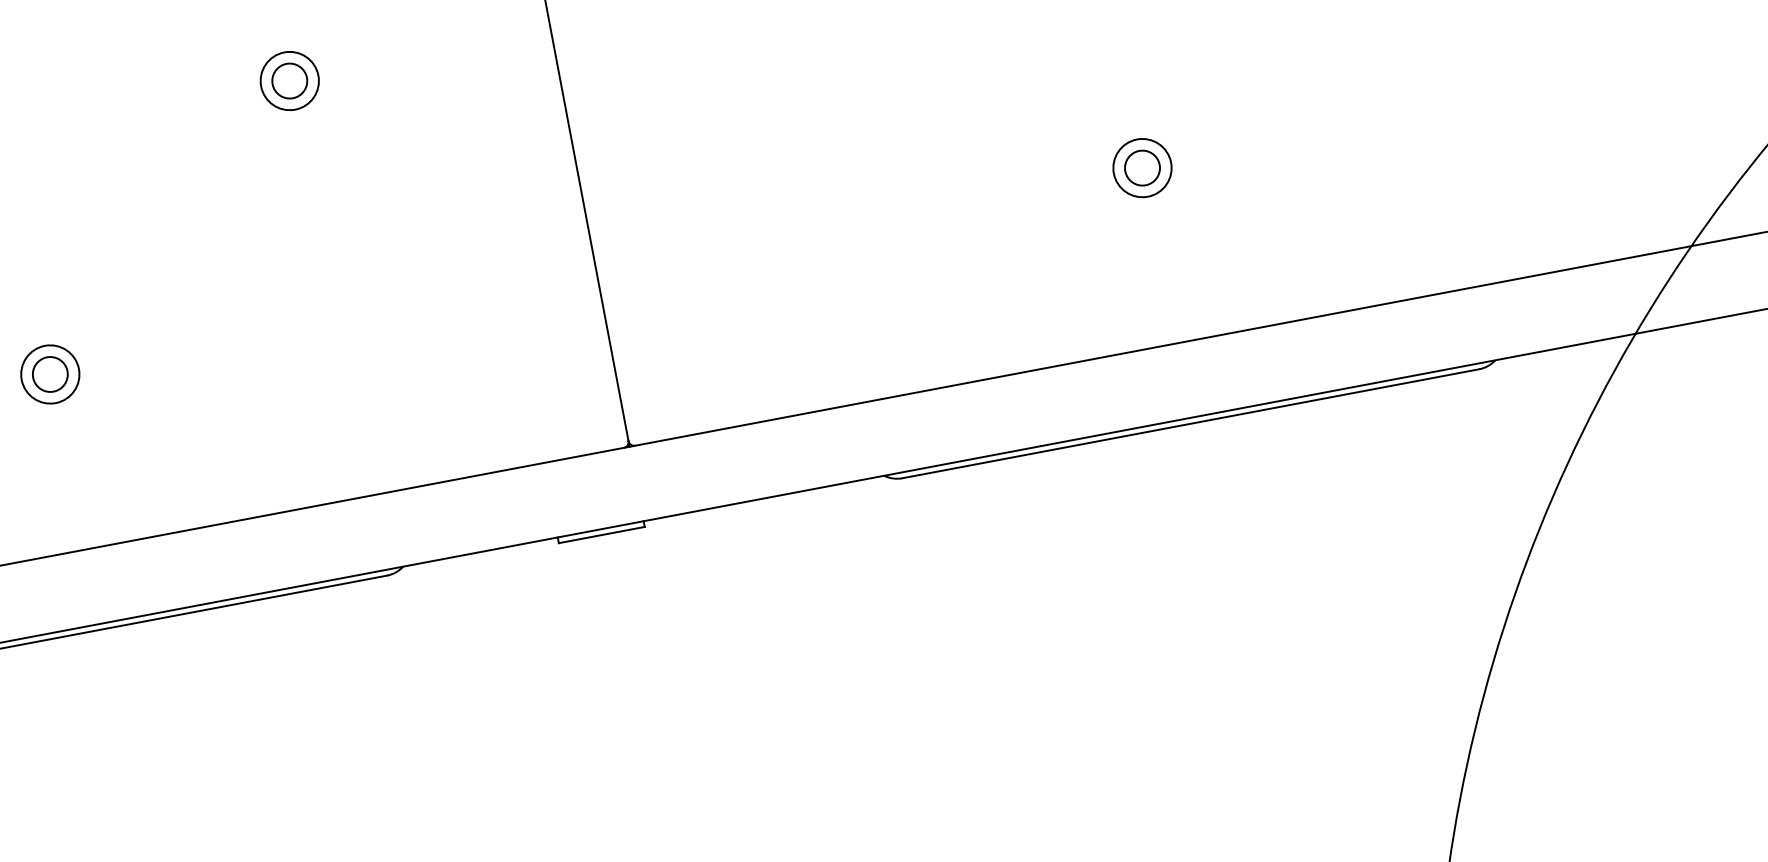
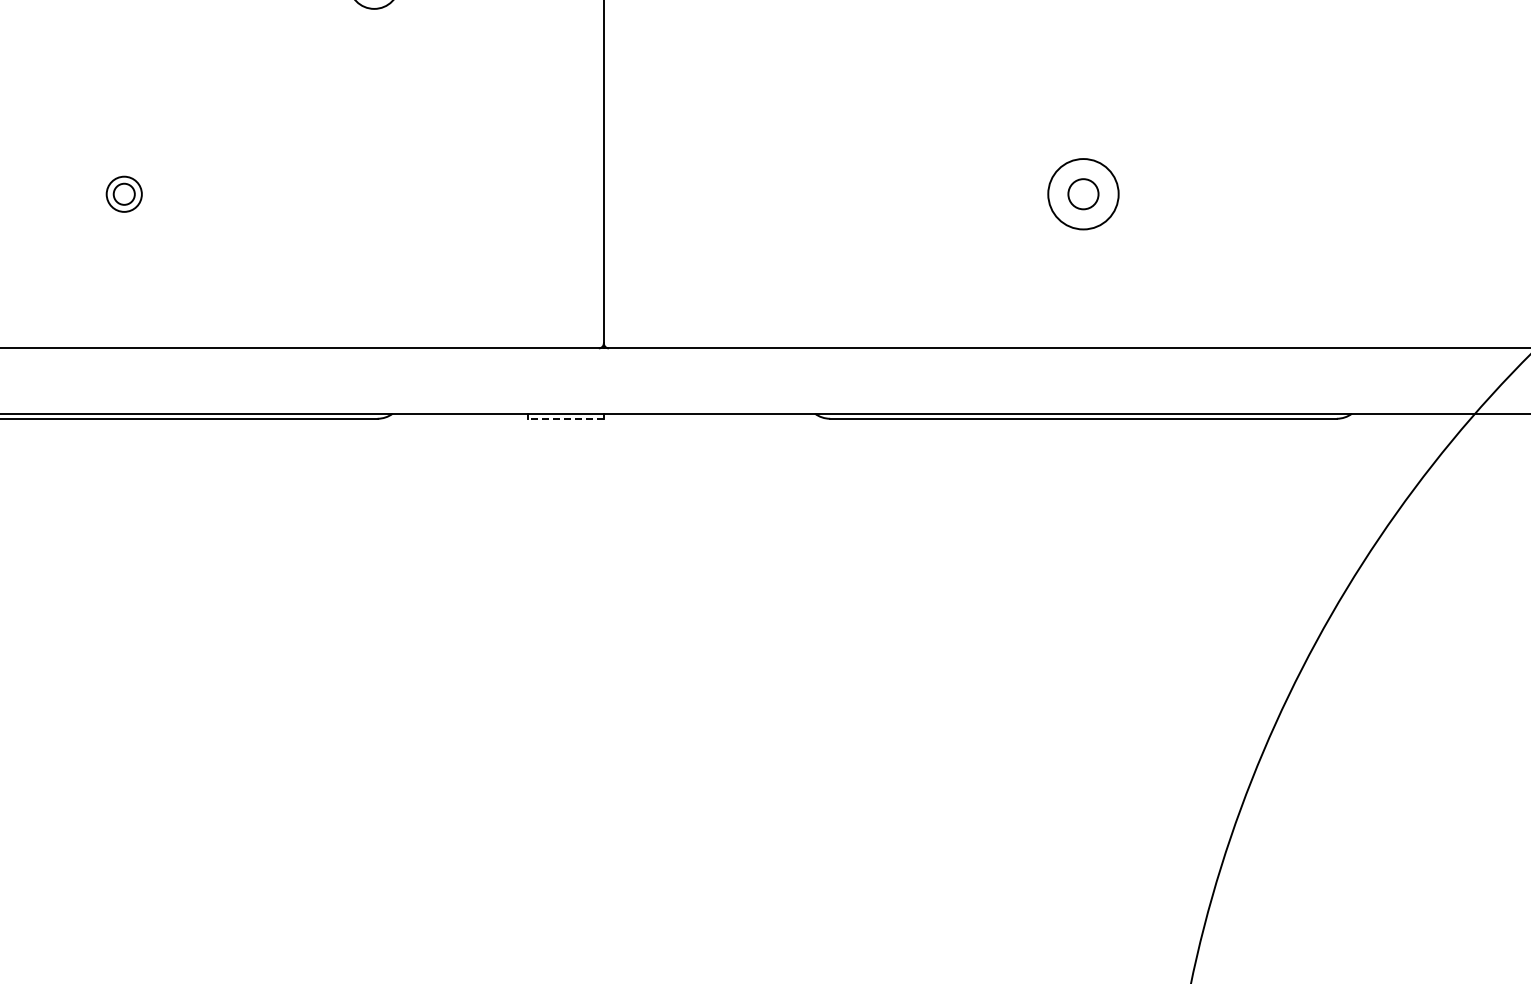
circle: (1142, 168) -> (1083, 194), size x1.4
part: (50, 374) -> (124, 194), size x0.7
line: (602, 534) -> (566, 418), solid -> dashed

